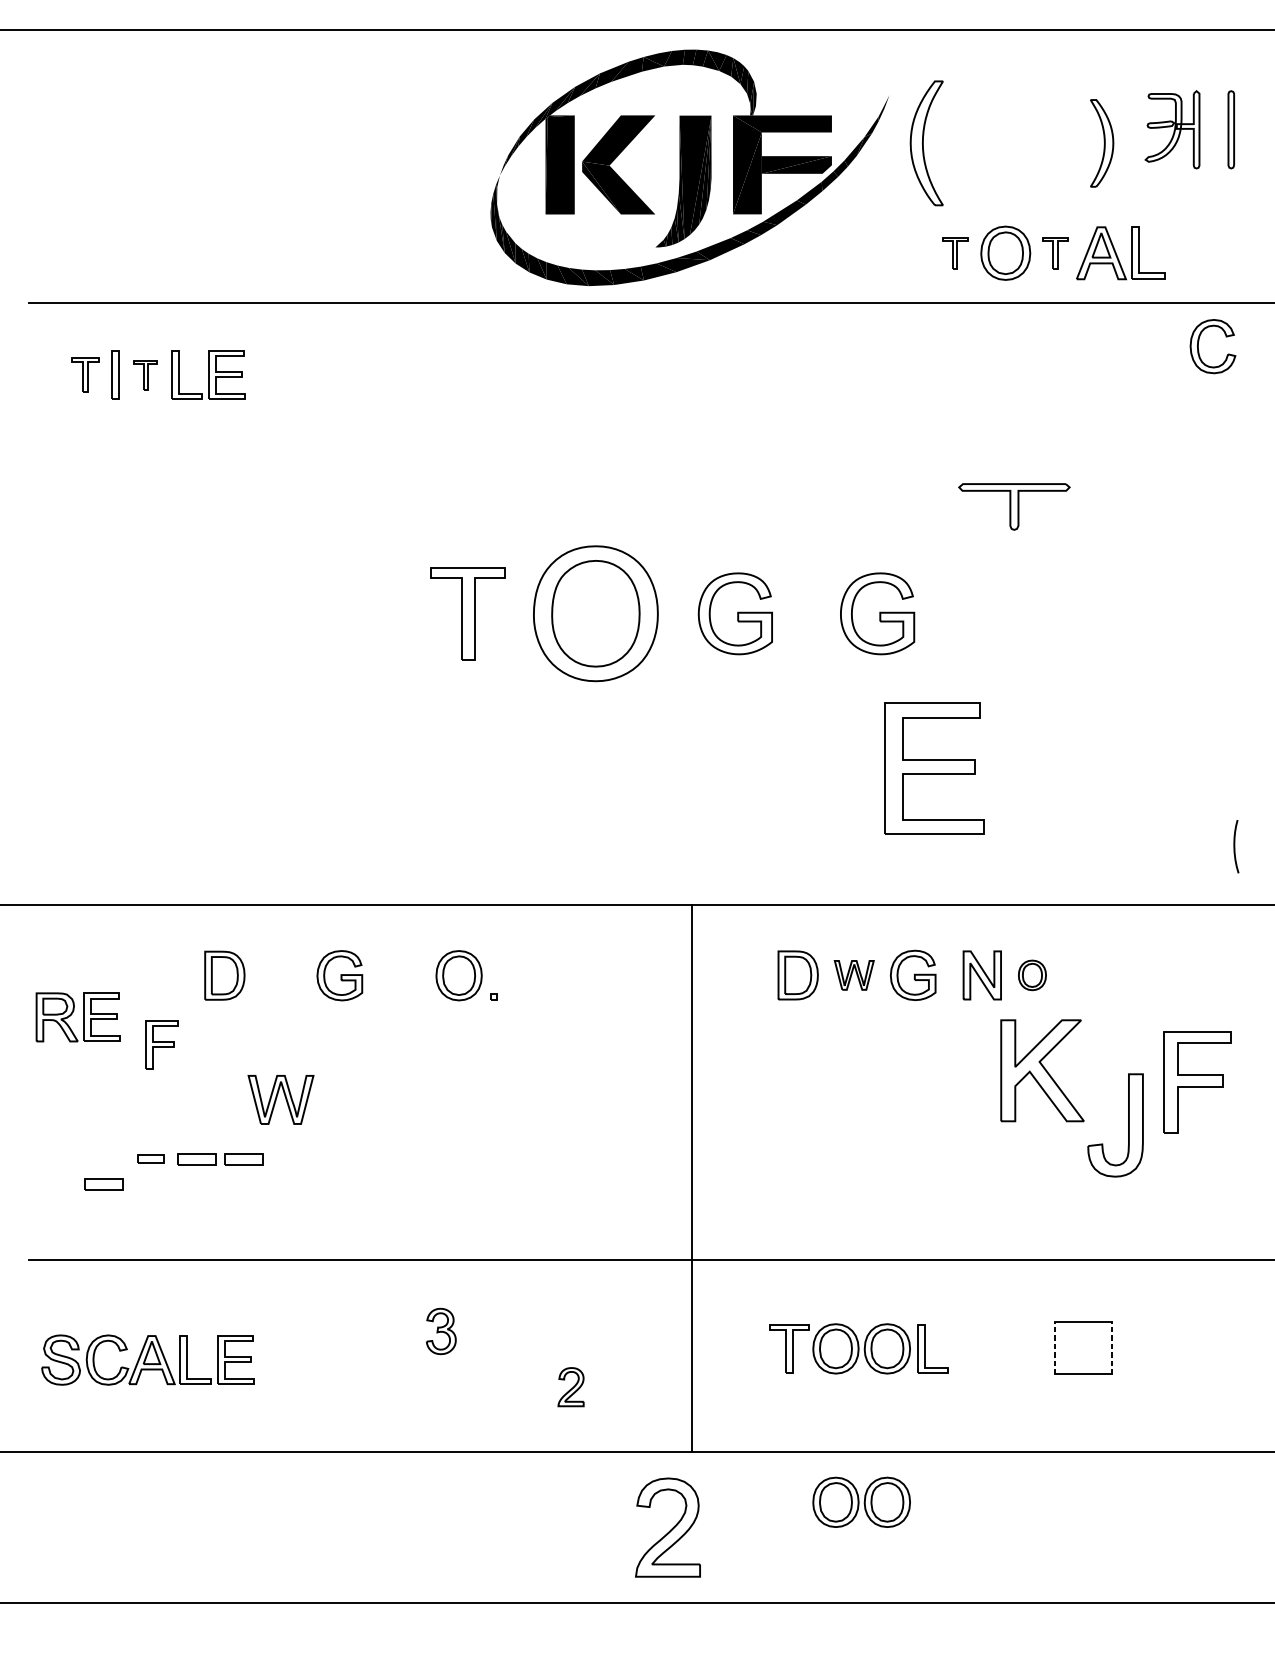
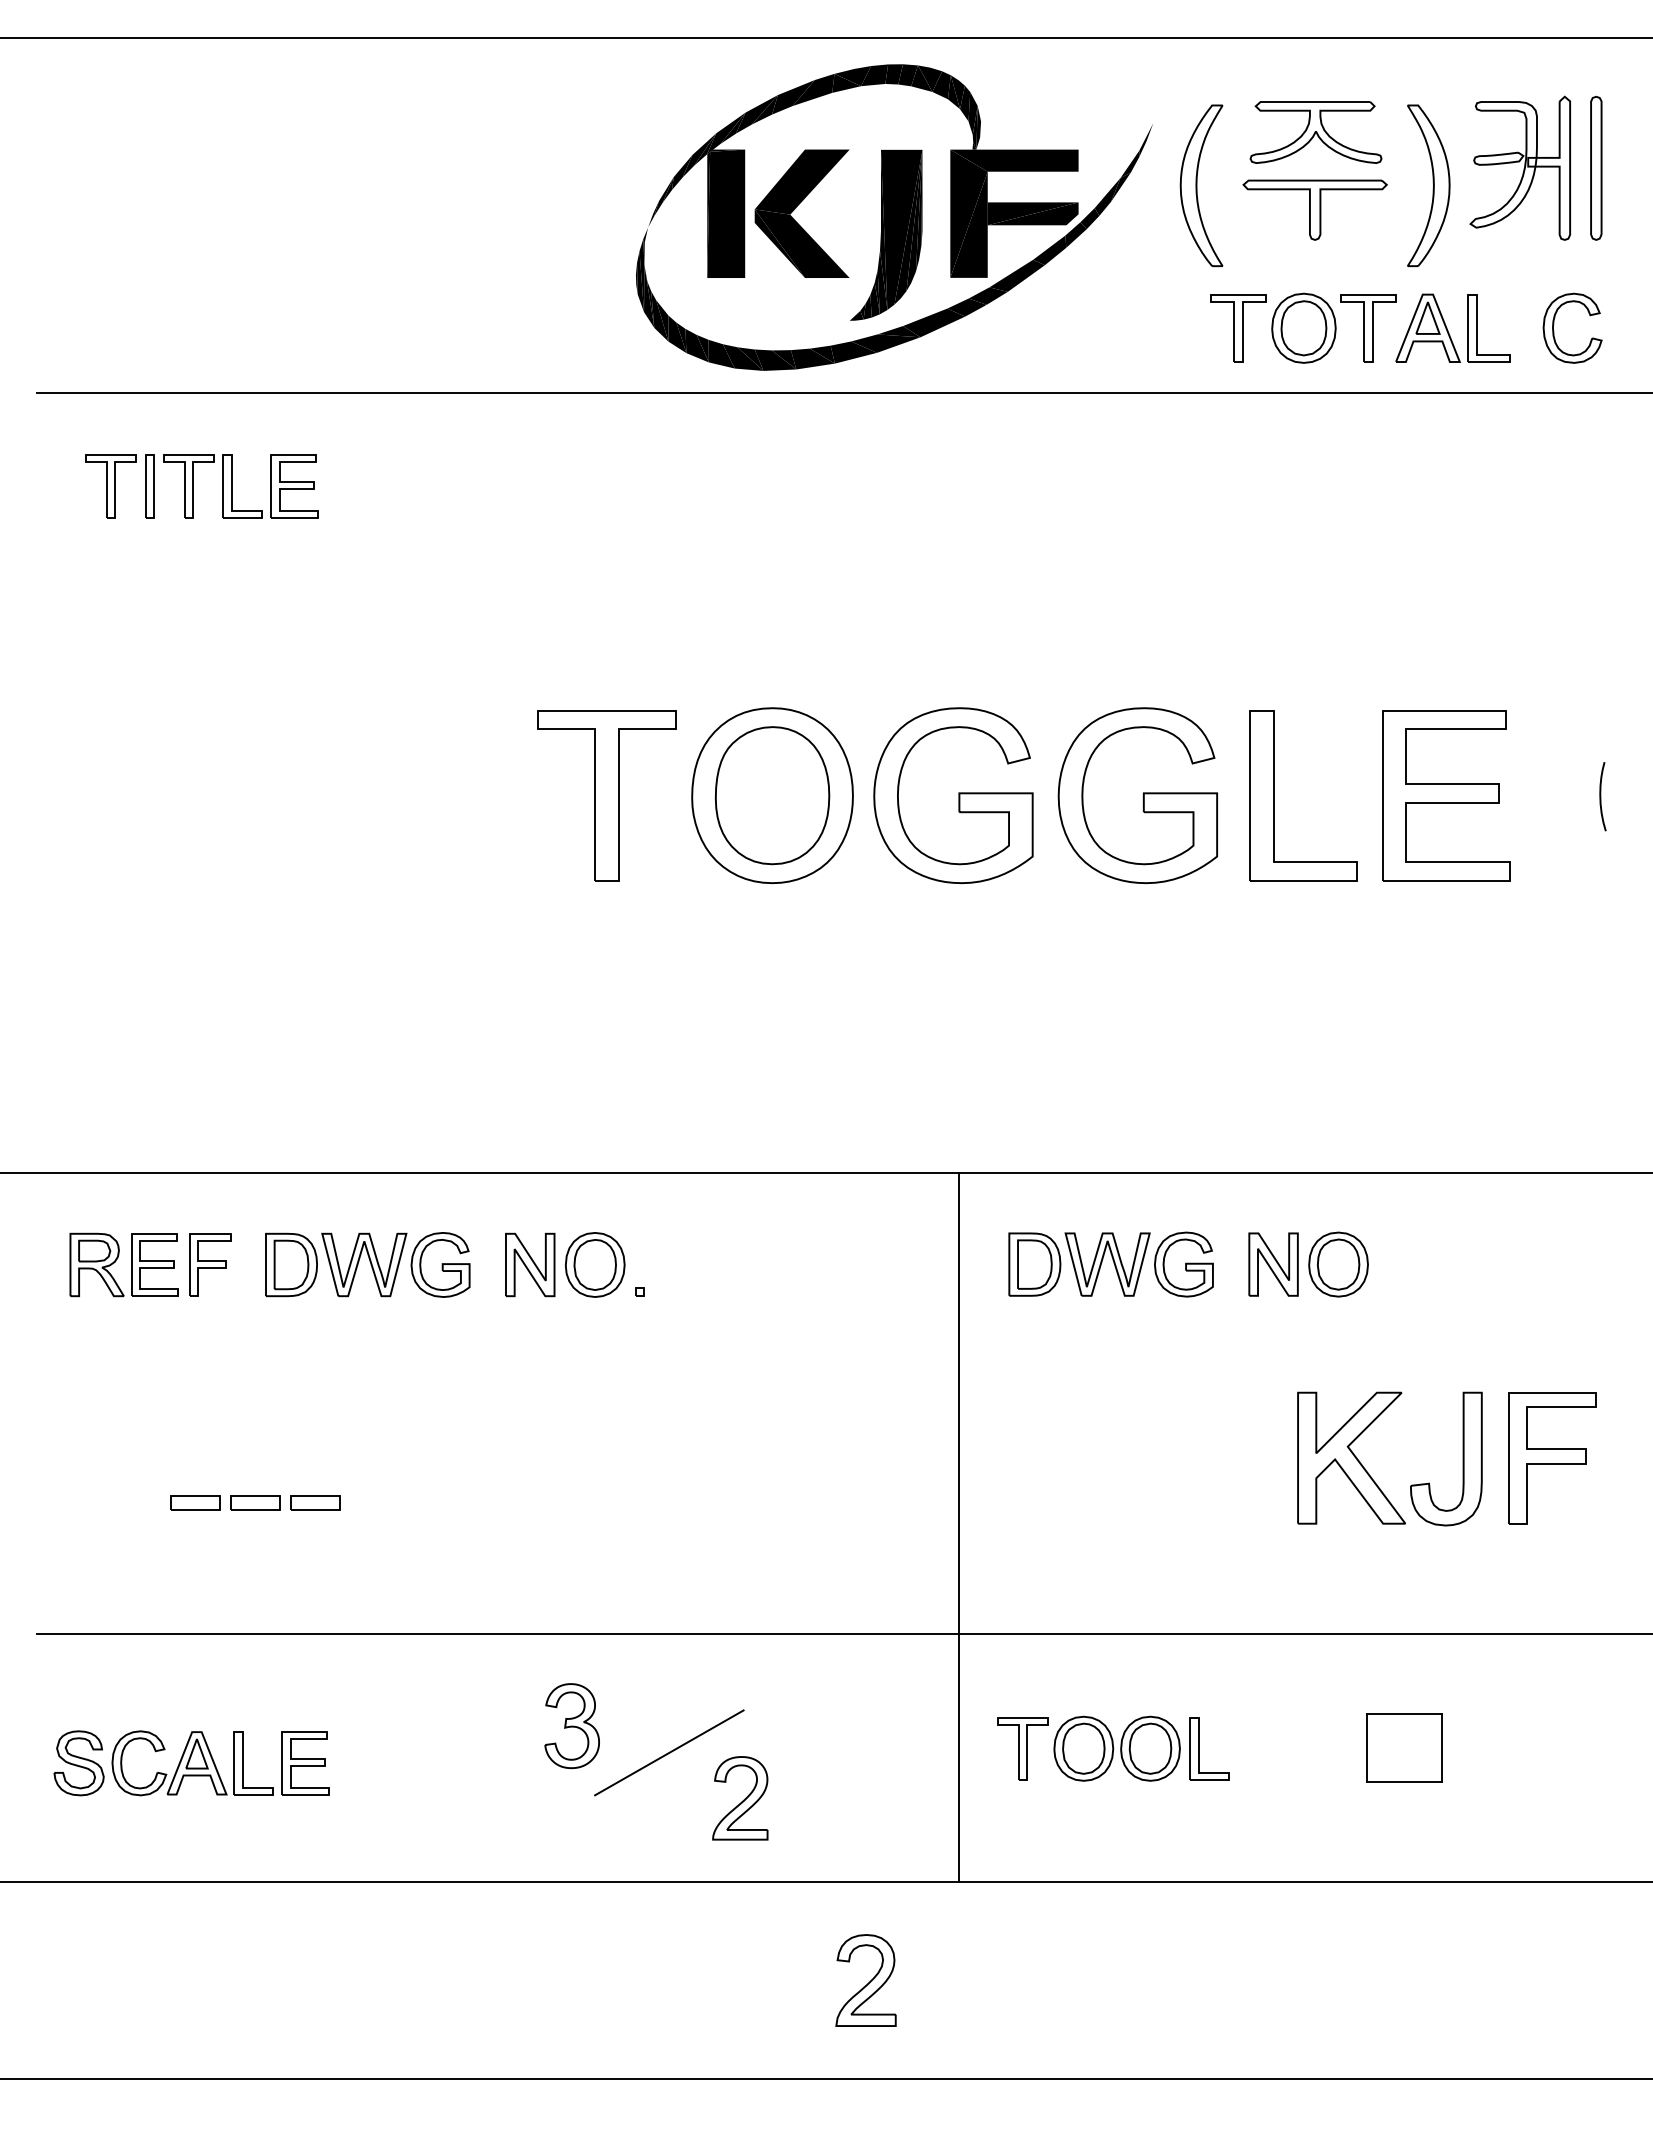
part: (1014, 102) -> (1315, 132), added
part: (1172, 129) -> (1519, 167), size x1.43
part: (1231, 129) -> (1596, 167), size x1.43
part: (1101, 143) -> (1428, 185), size x1.43
part: (955, 253) -> (1238, 328), size x1.67
part: (1055, 253) -> (1368, 328), size x1.67
part: (1199, 343) -> (1554, 324), moved
part: (85, 375) -> (110, 486), size x1.43
part: (145, 375) -> (188, 486), size x1.67
part: (1013, 506) -> (1314, 209), moved
part: (467, 613) -> (606, 795), size x1.43
part: (735, 613) -> (953, 795), size x1.67
part: (877, 613) -> (1137, 795), size x1.67
part: (983, 613) -> (1274, 795), added
part: (934, 768) -> (1446, 795), moved
curve: (1235, 846) -> (1601, 796), moved
part: (409, 975) -> (530, 1264), added
part: (854, 975) -> (1107, 1264), size x1.67
part: (1032, 975) -> (1338, 1264), size x1.67
part: (72, 1014) -> (116, 1261), moved
part: (162, 1044) -> (210, 1264), moved
part: (1042, 1070) -> (1351, 1457), moved
part: (1197, 1082) -> (1552, 1458), moved
part: (281, 1099) -> (364, 1264), moved
part: (150, 1158) -> (195, 1502), size x1.43
line: (692, 1178) -> (959, 1527), moved
part: (103, 1184) -> (134, 1535), removed
part: (440, 1331) -> (571, 1726), size x1.43
line: (1054, 1347) -> (1367, 1747), dashed -> solid
line: (1111, 1347) -> (1441, 1747), dashed -> solid
line: (516, 1351) -> (669, 1752), added
part: (571, 1387) -> (740, 1798), size x1.67
part: (861, 1502) -> (1116, 1947), removed
part: (667, 1527) -> (865, 1980), size x0.71

